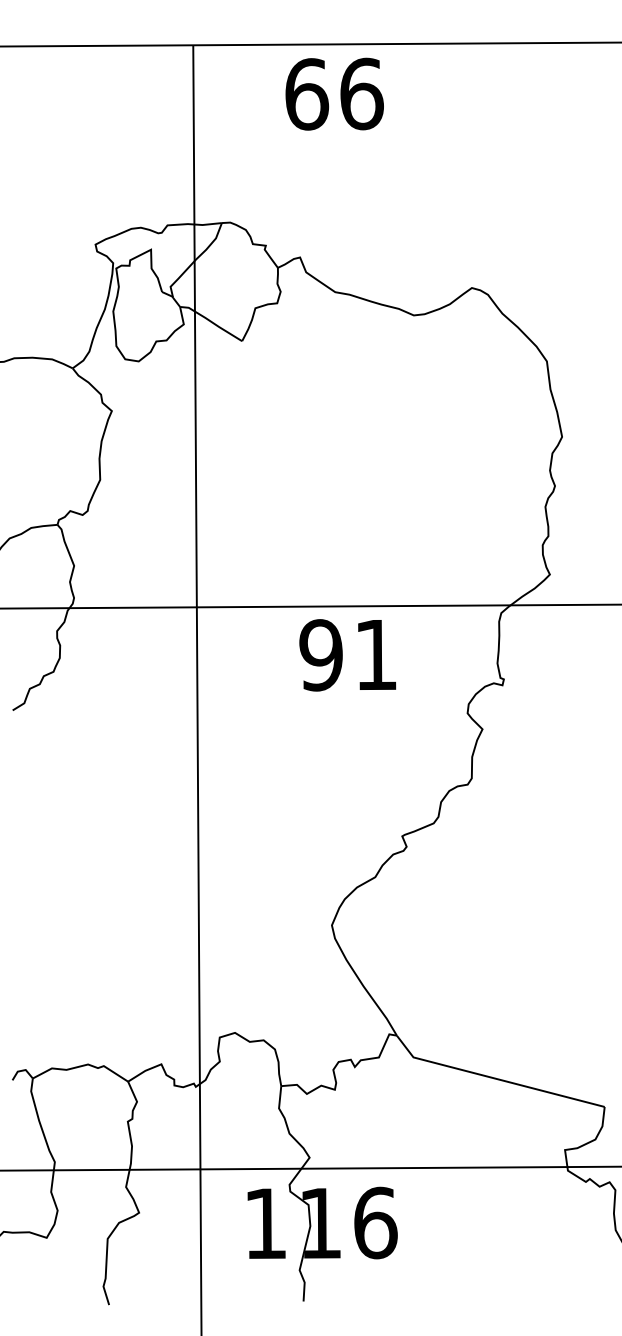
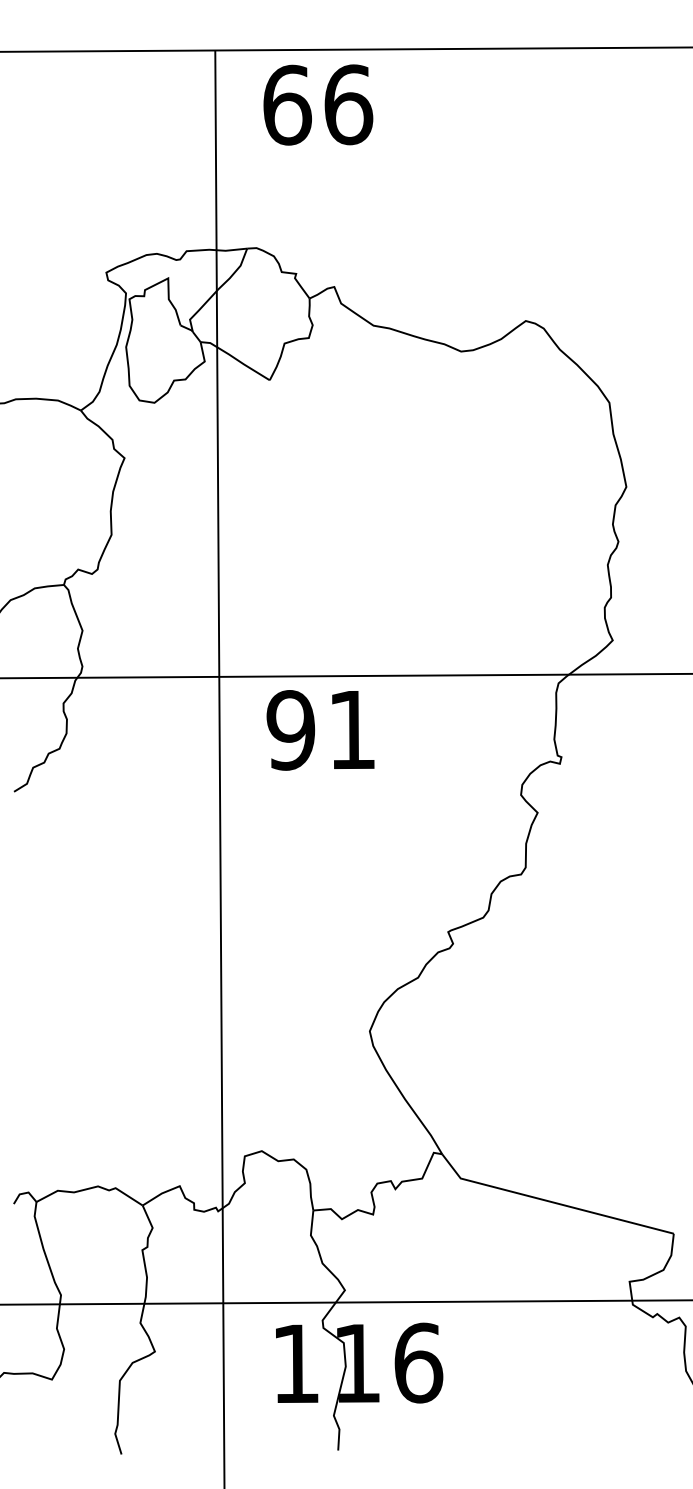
text: (334, 93) -> (318, 104), moved
text: (347, 655) -> (320, 730), moved

